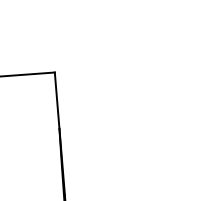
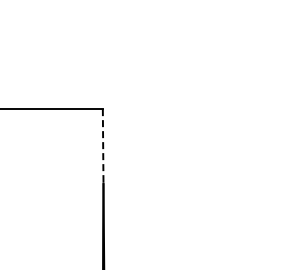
line: (57, 100) -> (103, 146), solid -> dashed

